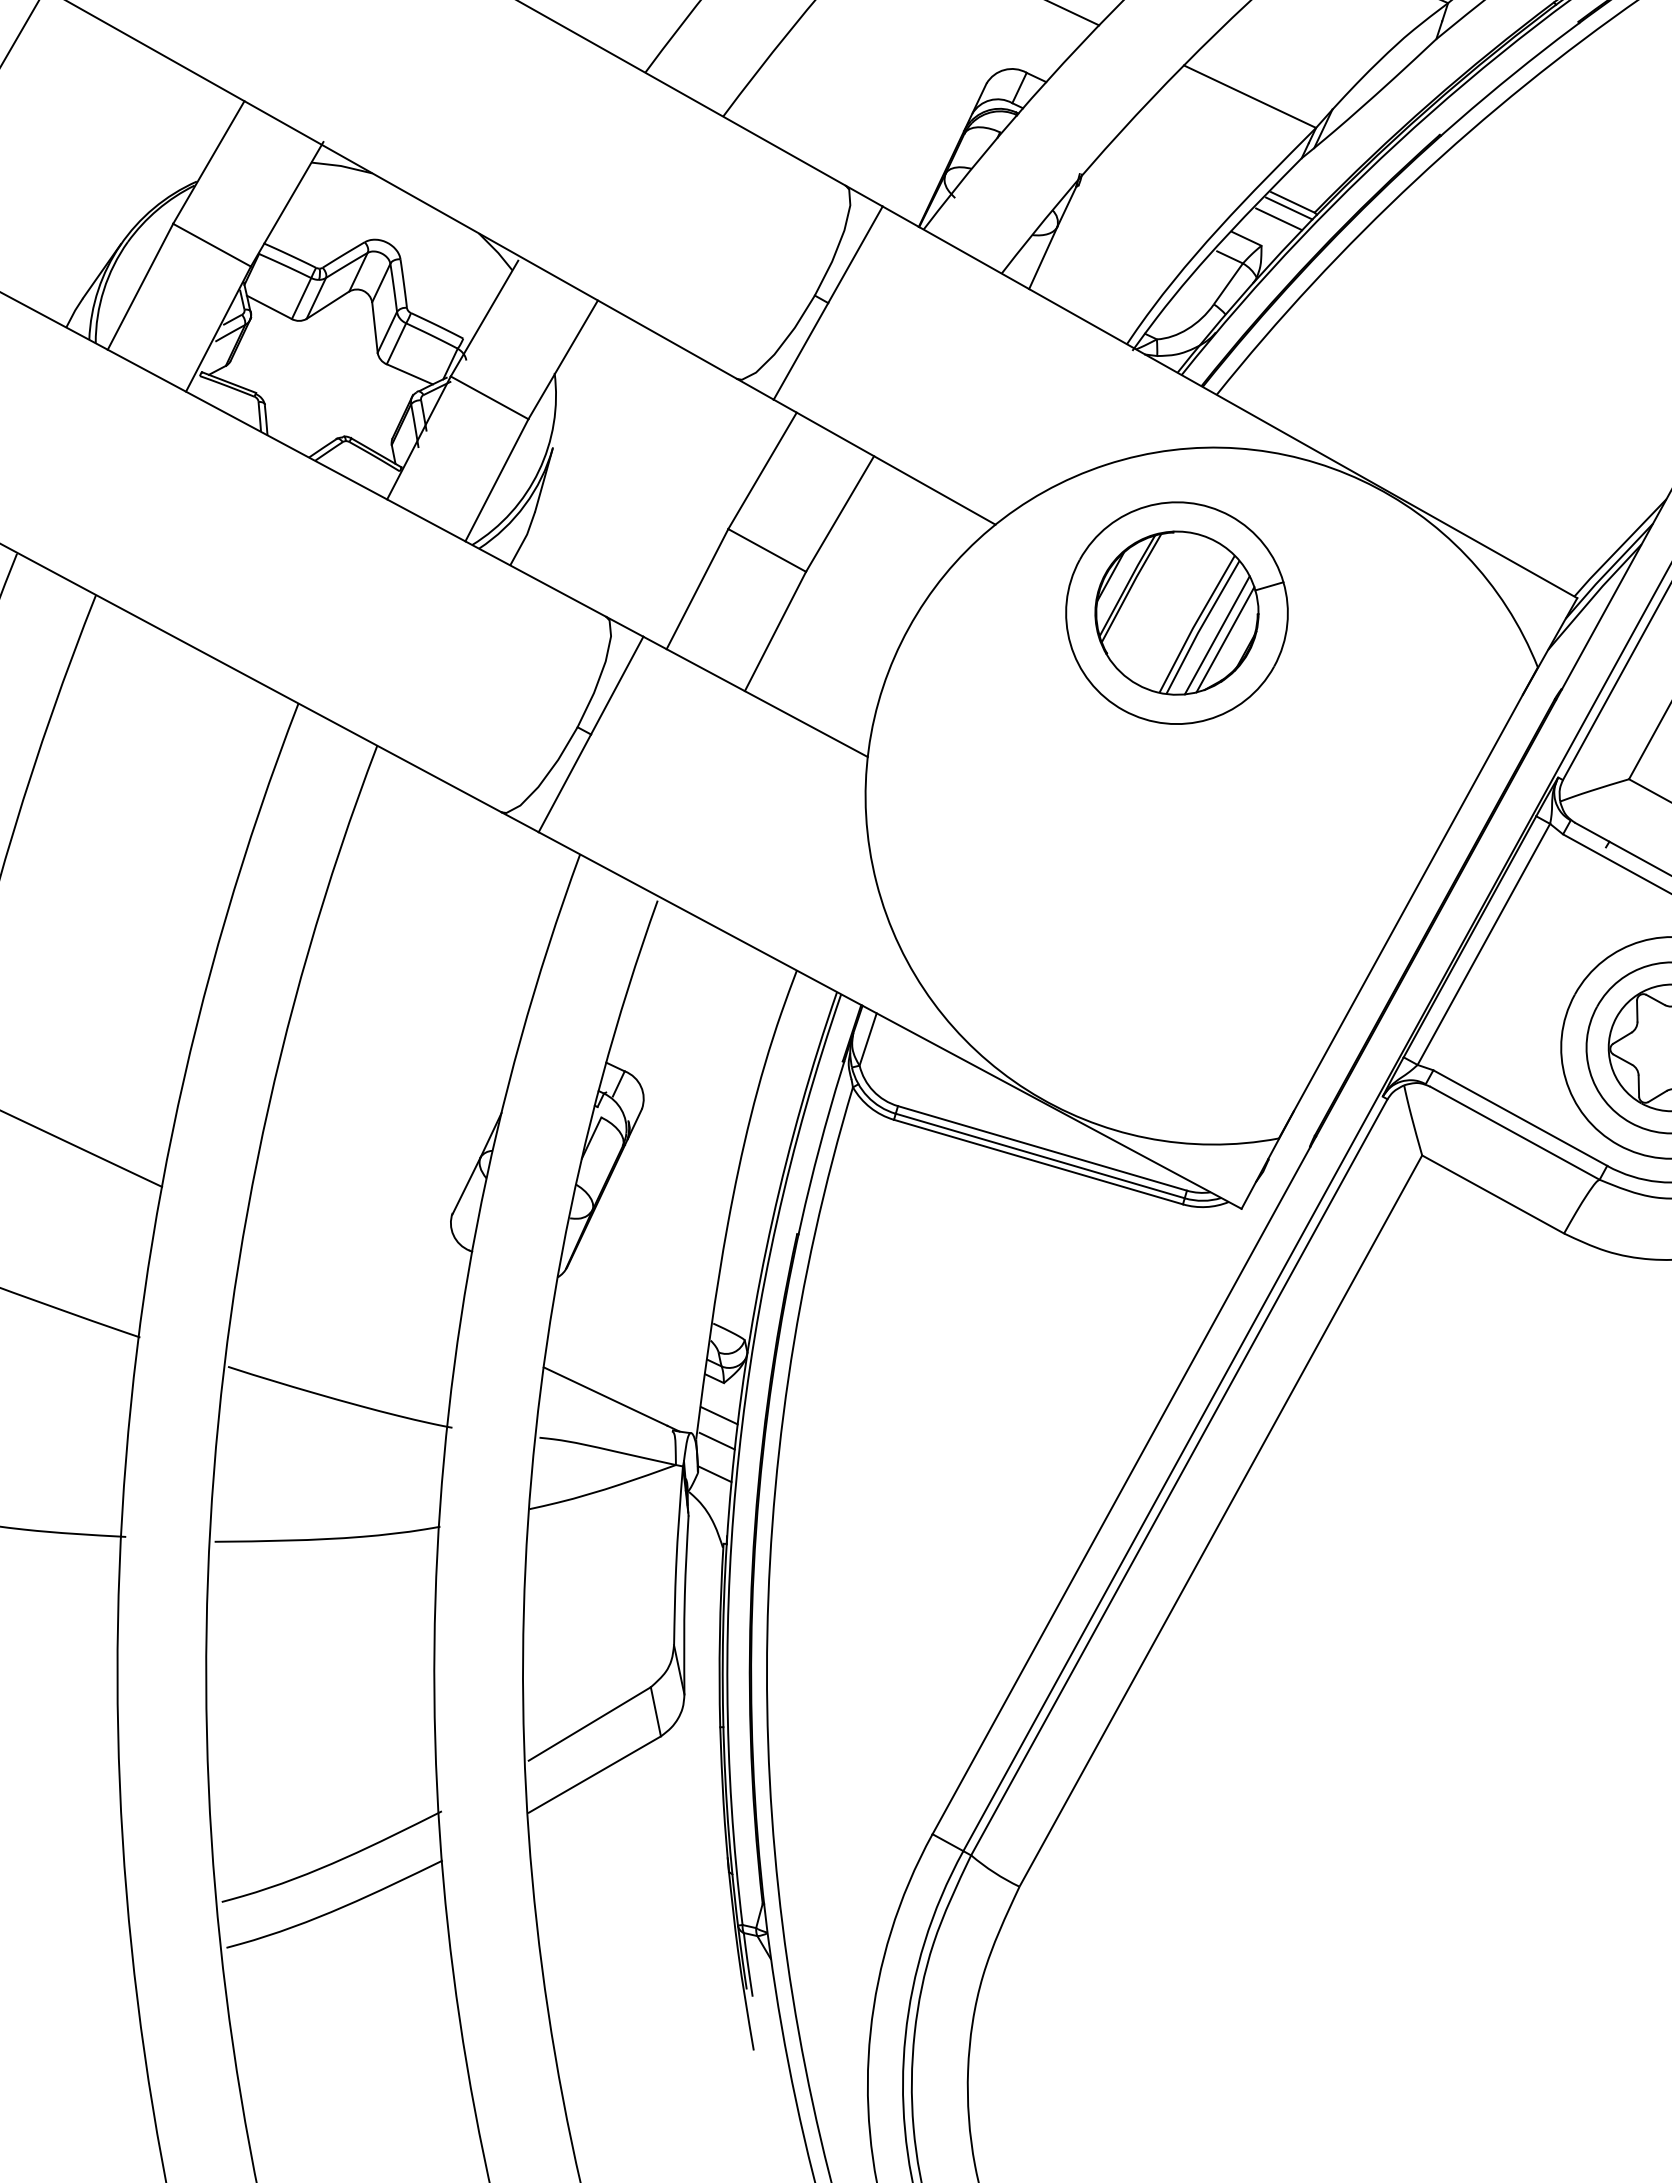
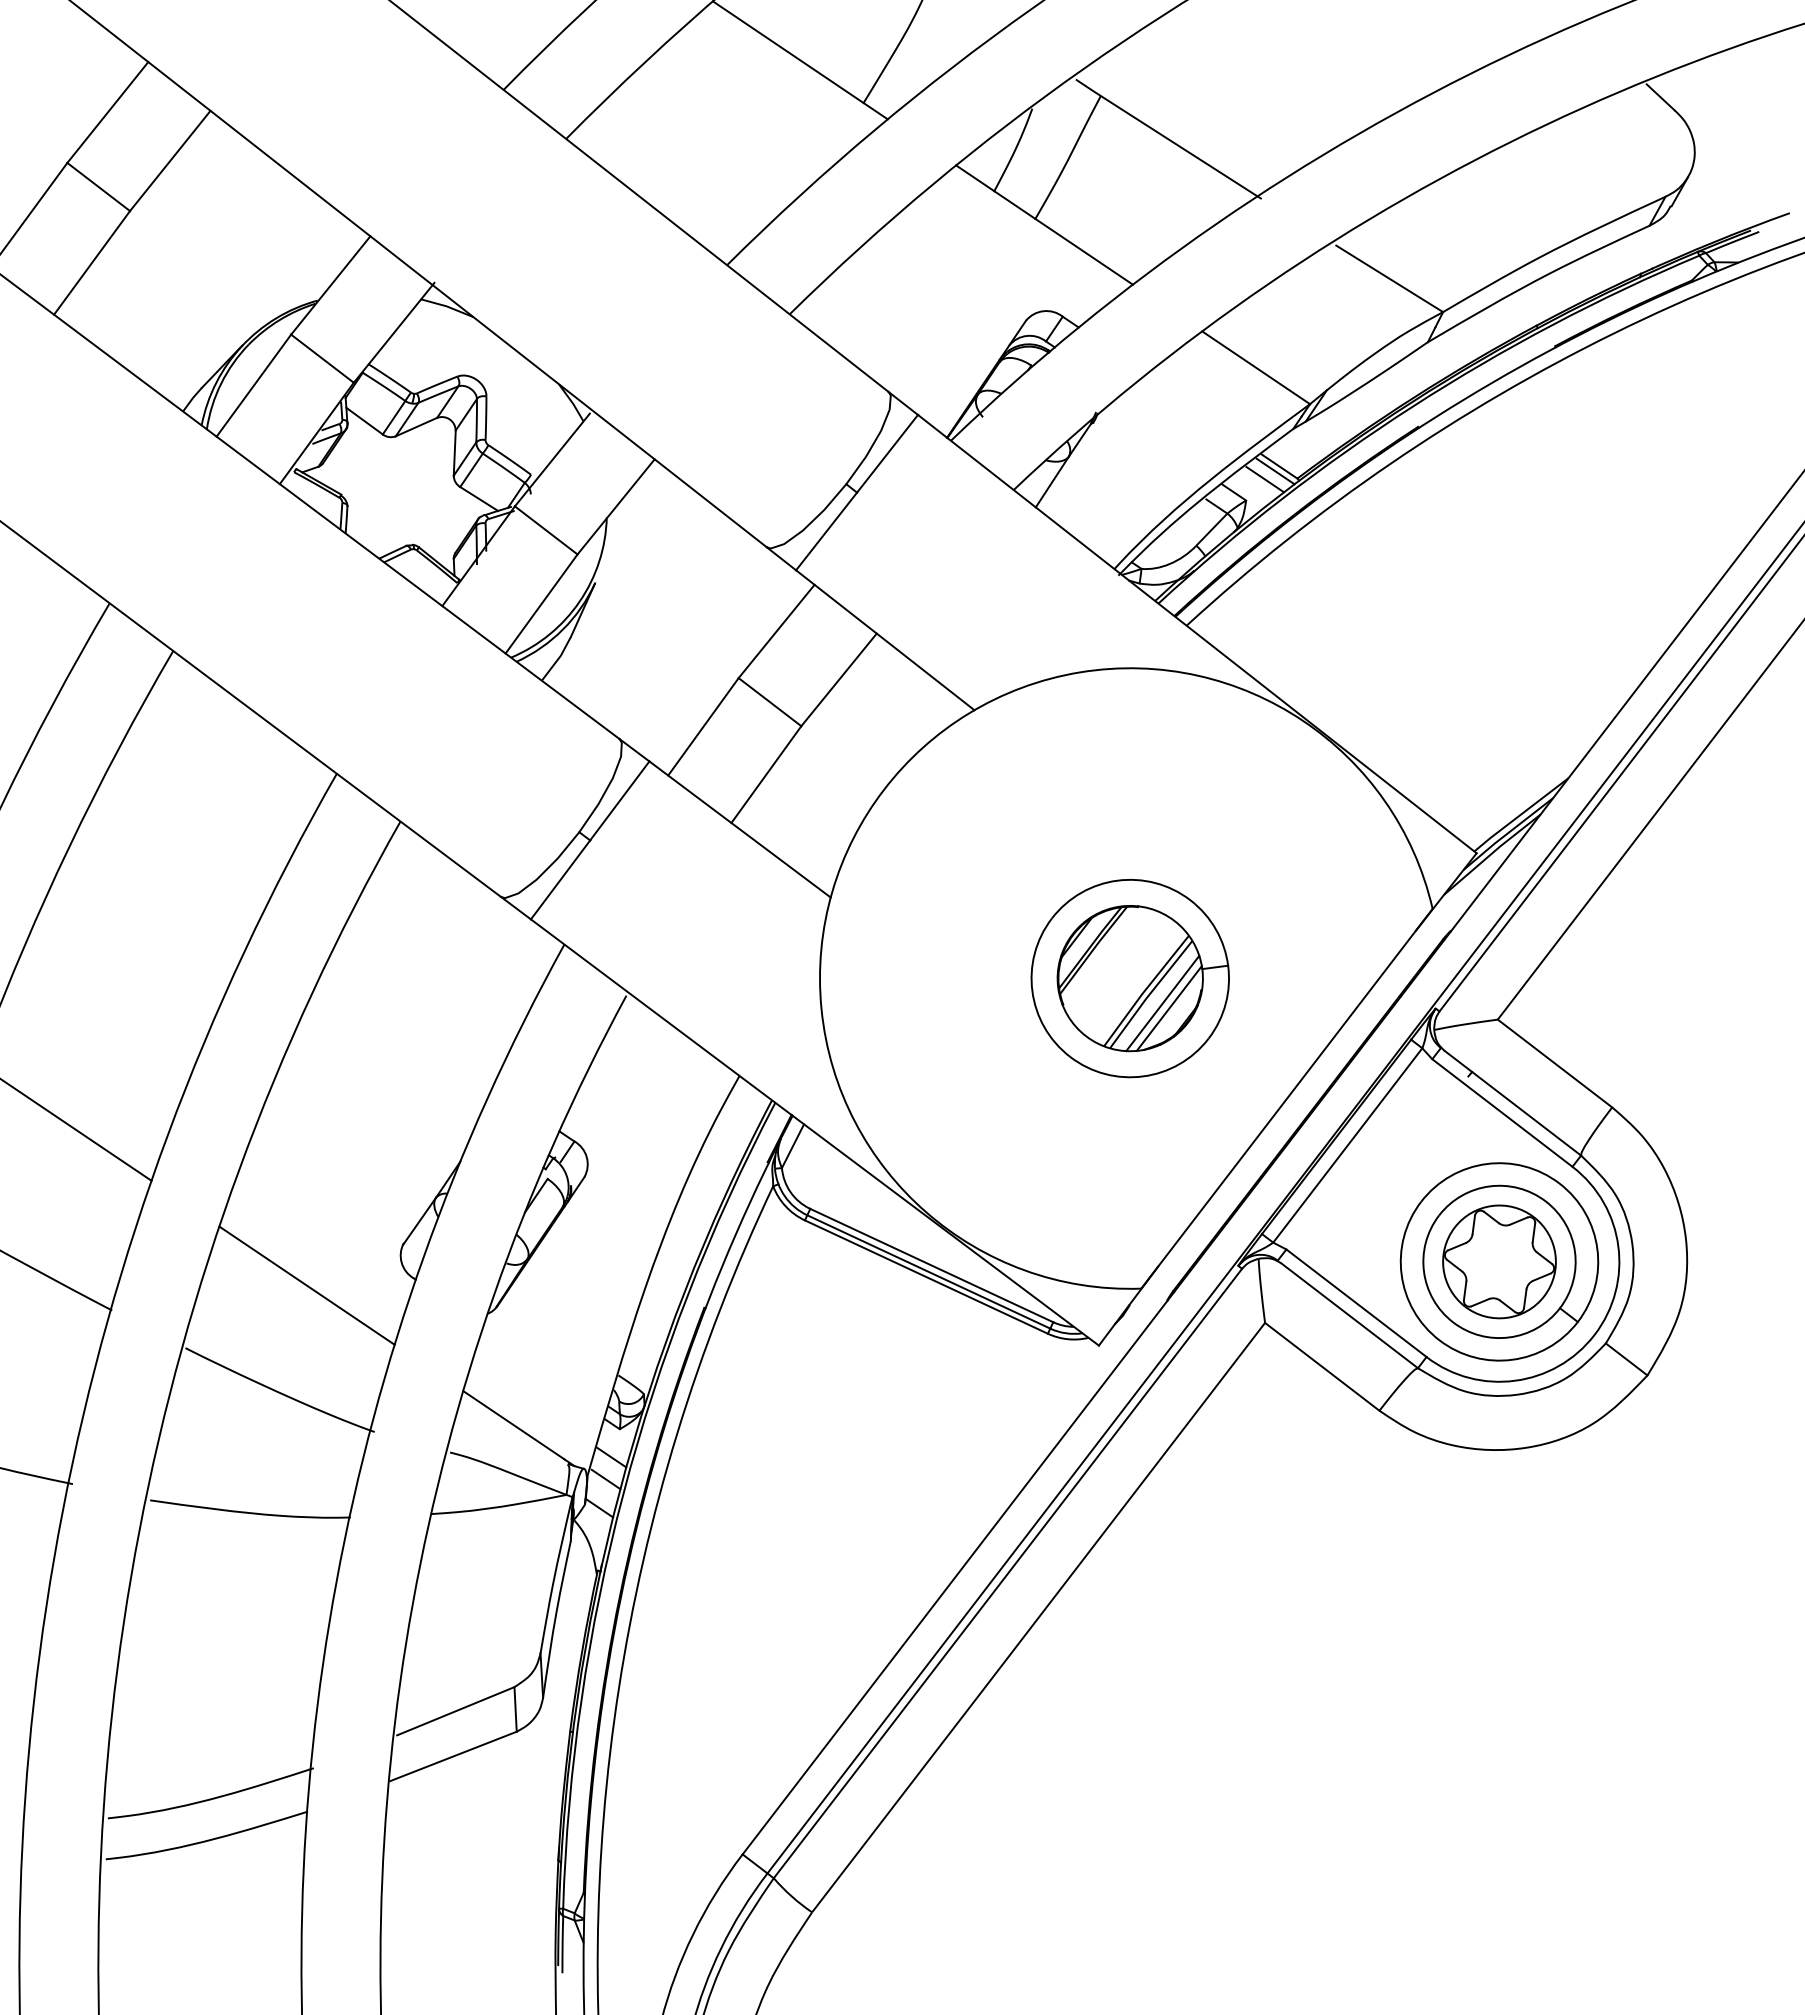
part: (1176, 613) -> (1129, 978), moved
line: (351, 1276) -> (306, 1285), added

